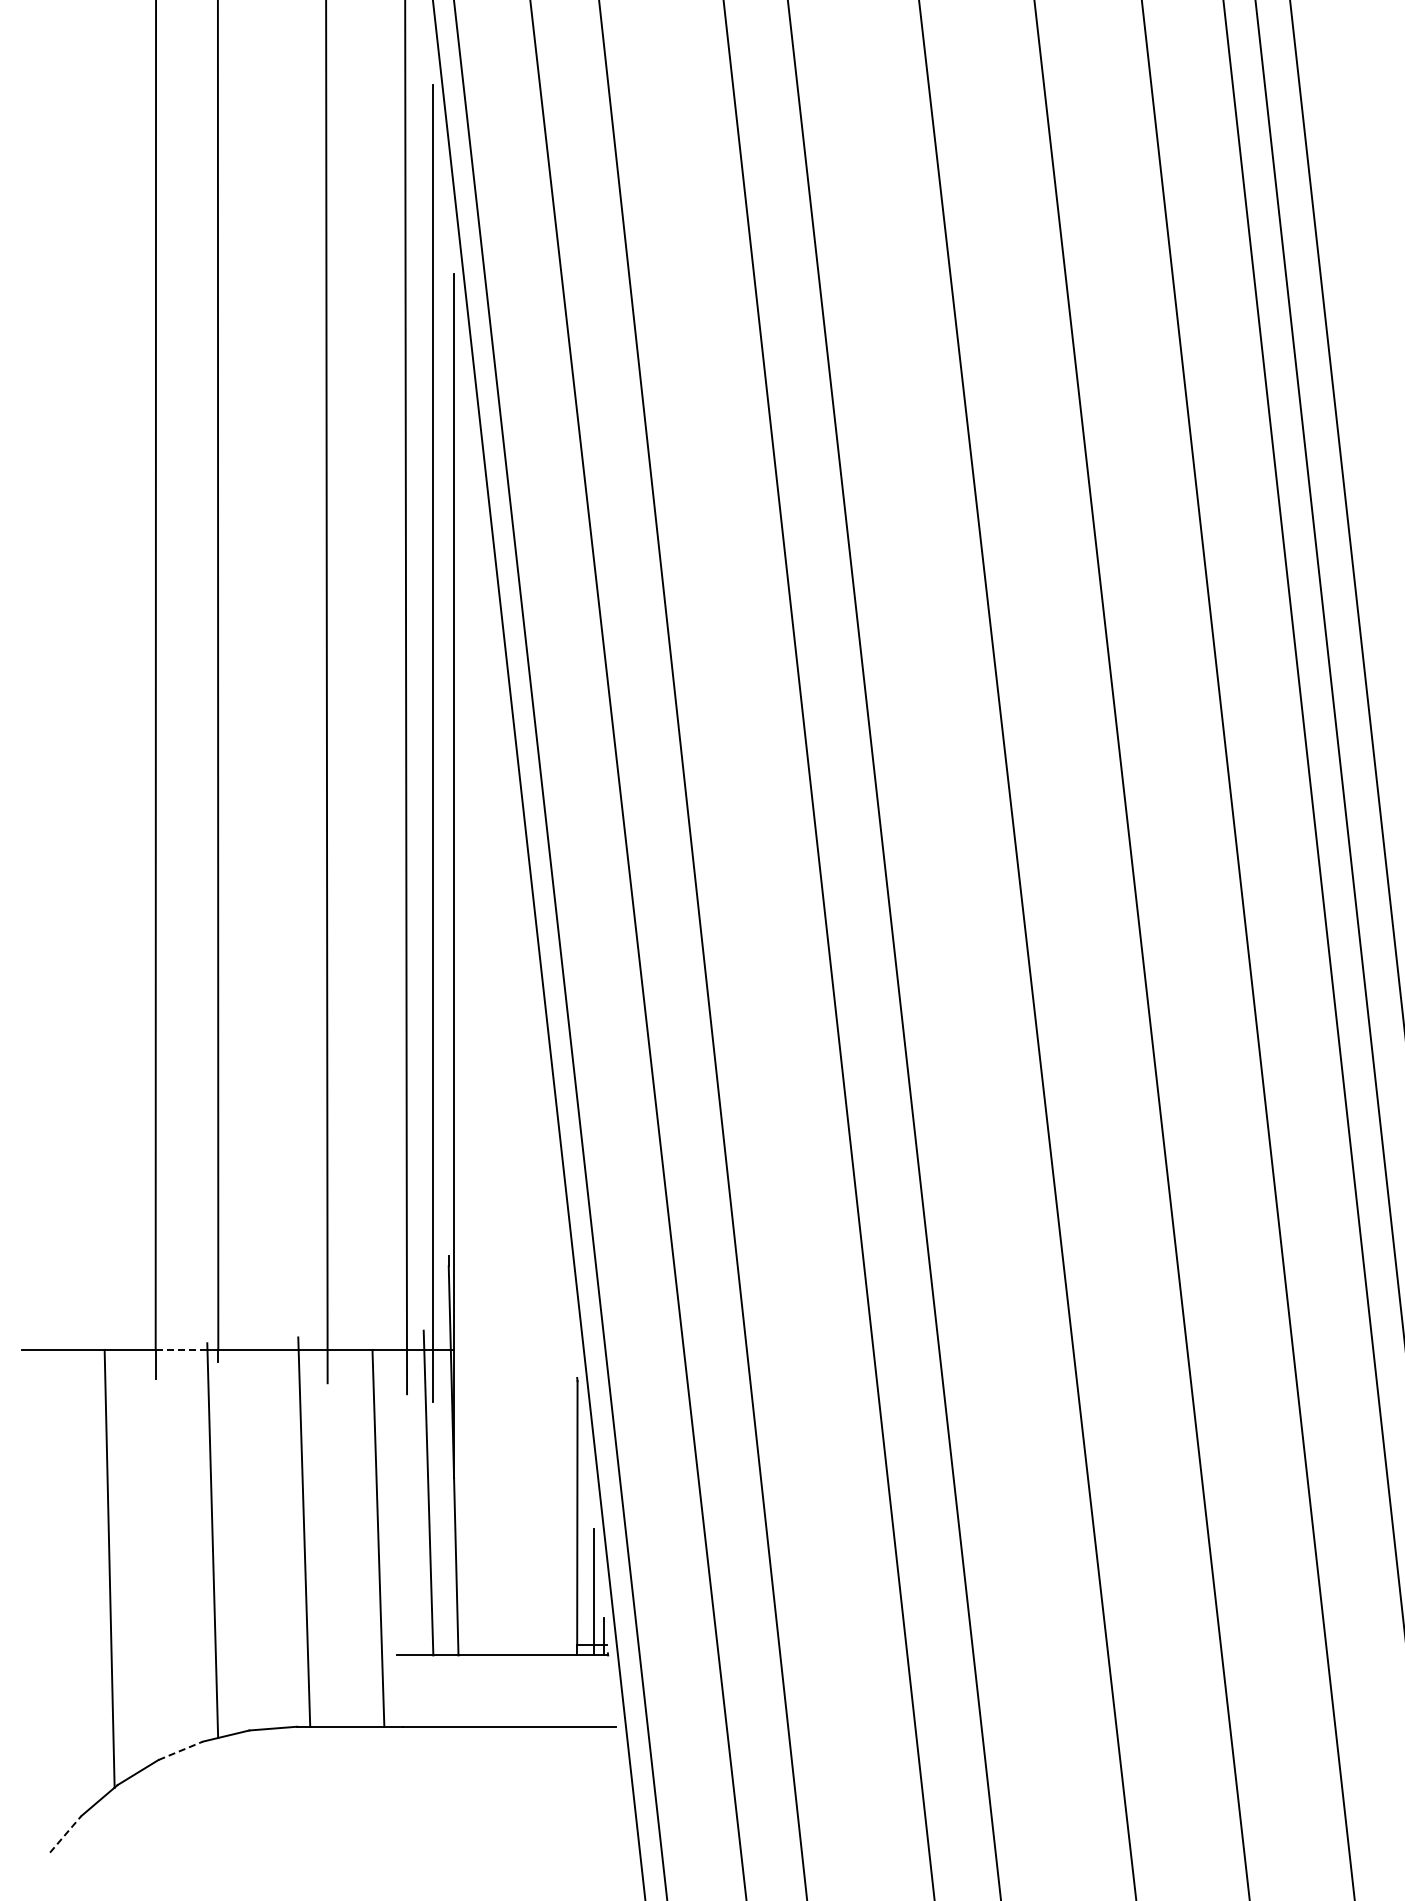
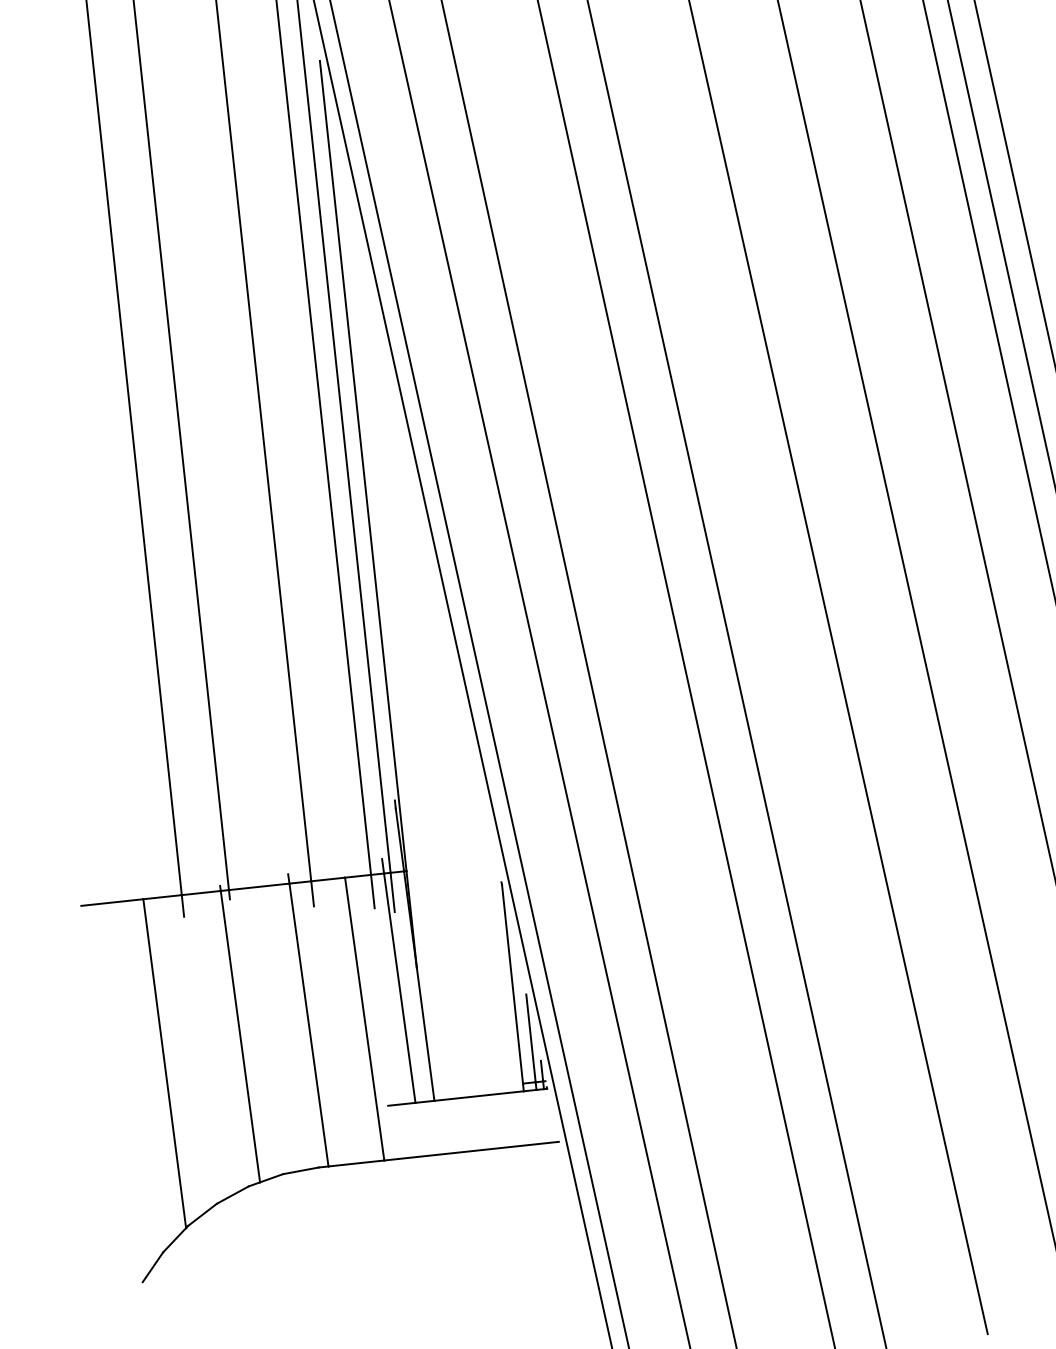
line: (181, 1349) -> (201, 892), dashed -> solid
line: (180, 1750) -> (232, 1194), dashed -> solid
line: (65, 1834) -> (152, 1267), dashed -> solid

